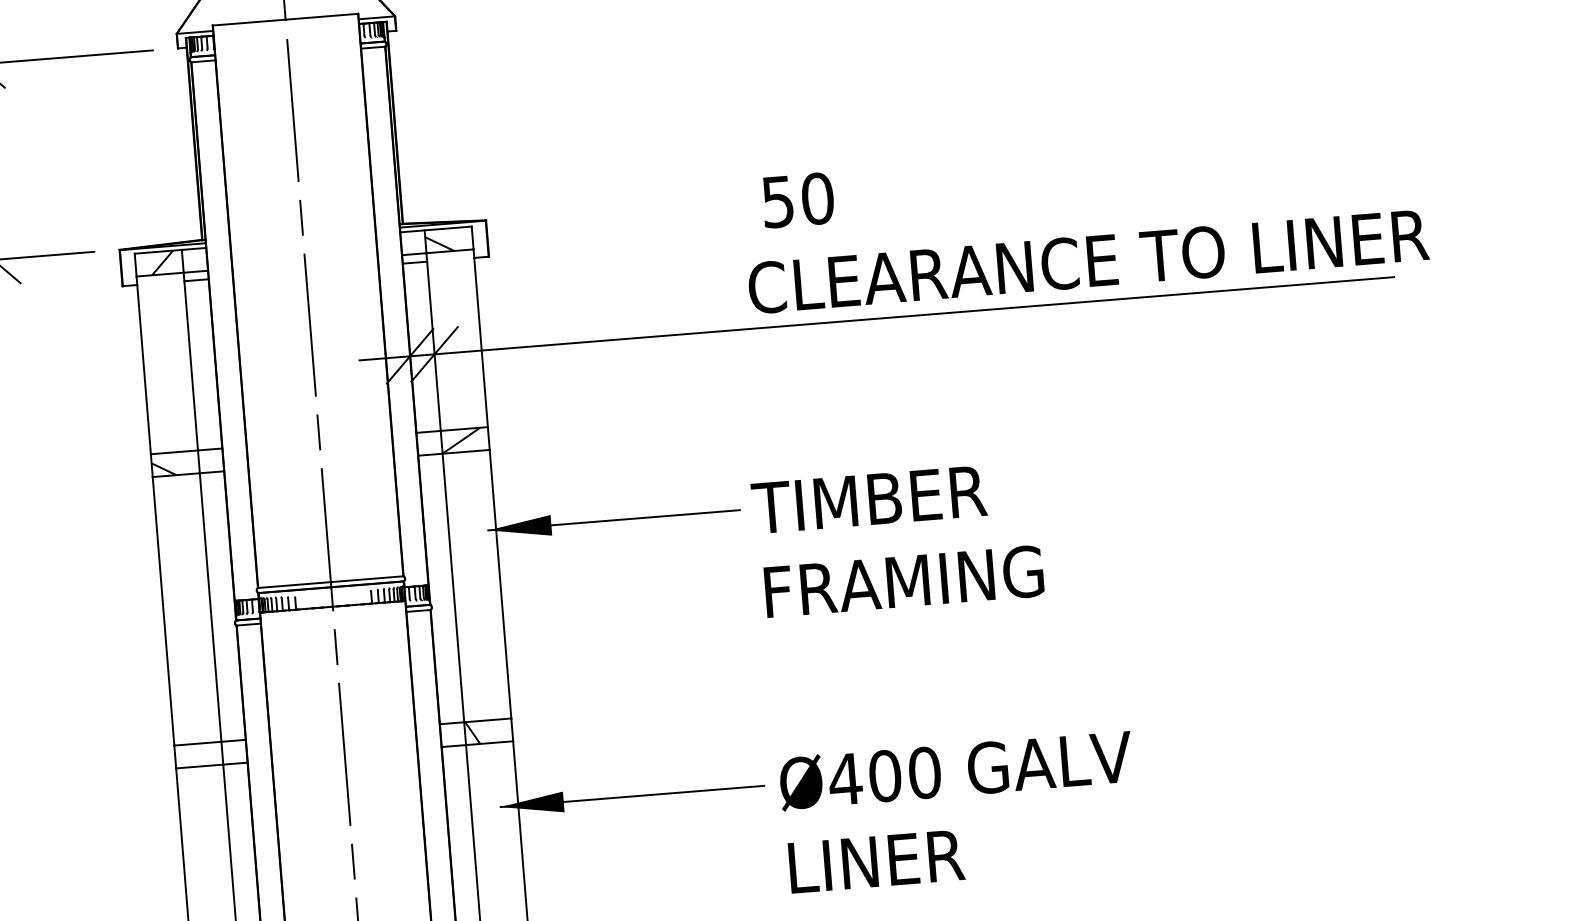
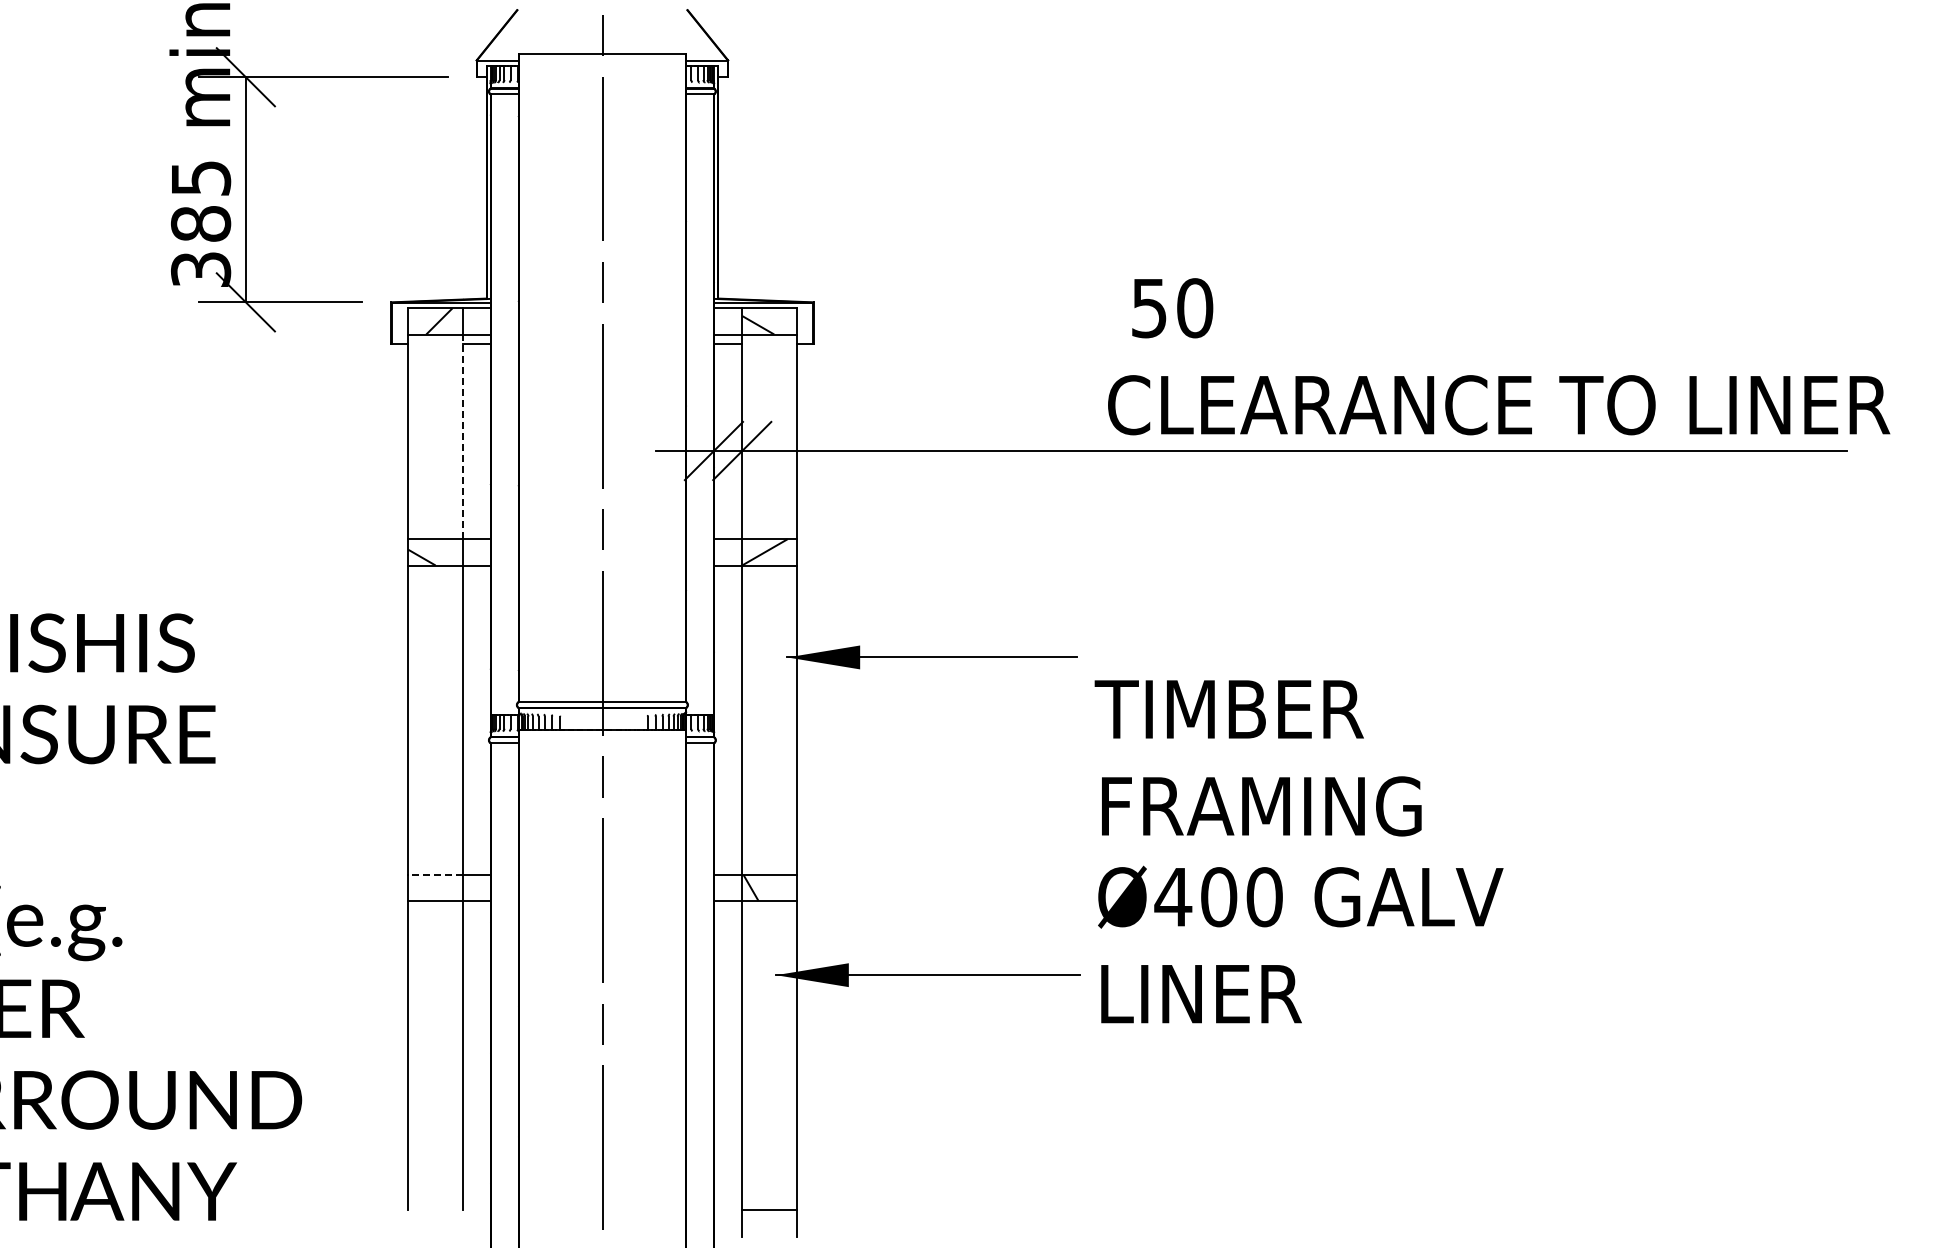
line: (190, 361) -> (462, 436), solid -> dashed
text: (897, 540) -> (1257, 758), moved
line: (197, 743) -> (434, 874), solid -> dashed
text: (959, 811) -> (1300, 944), moved

